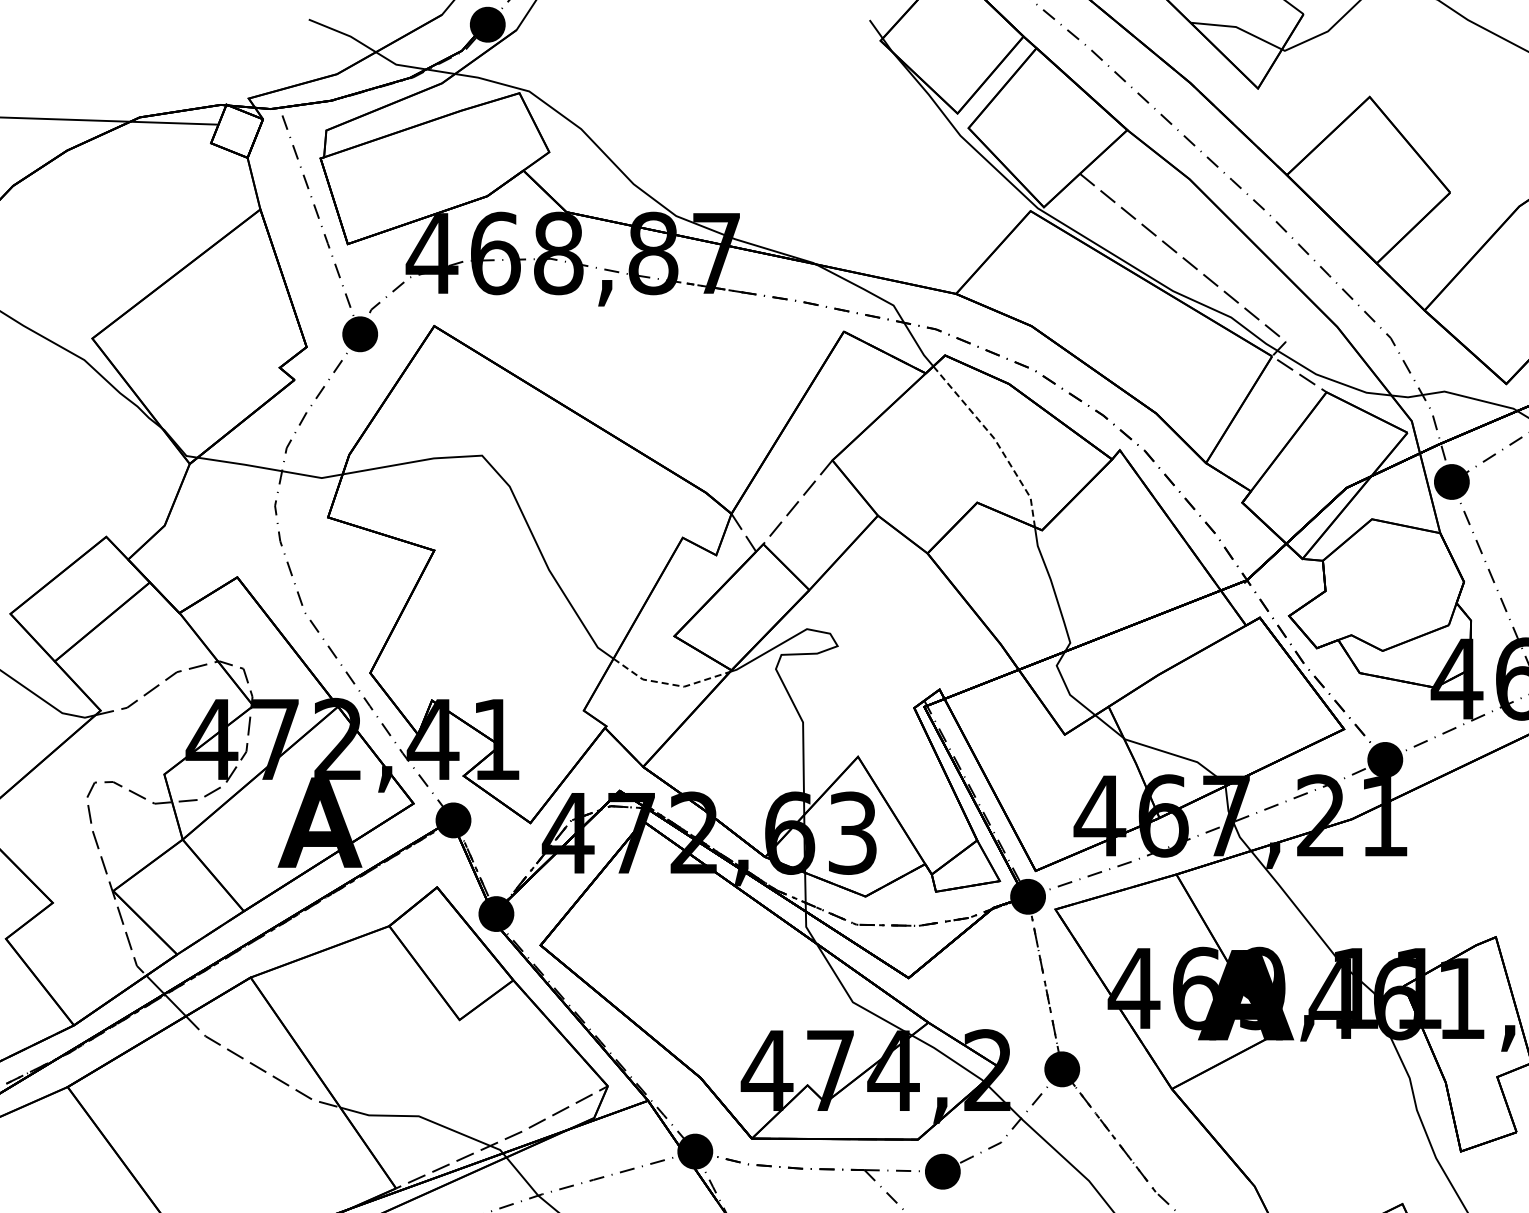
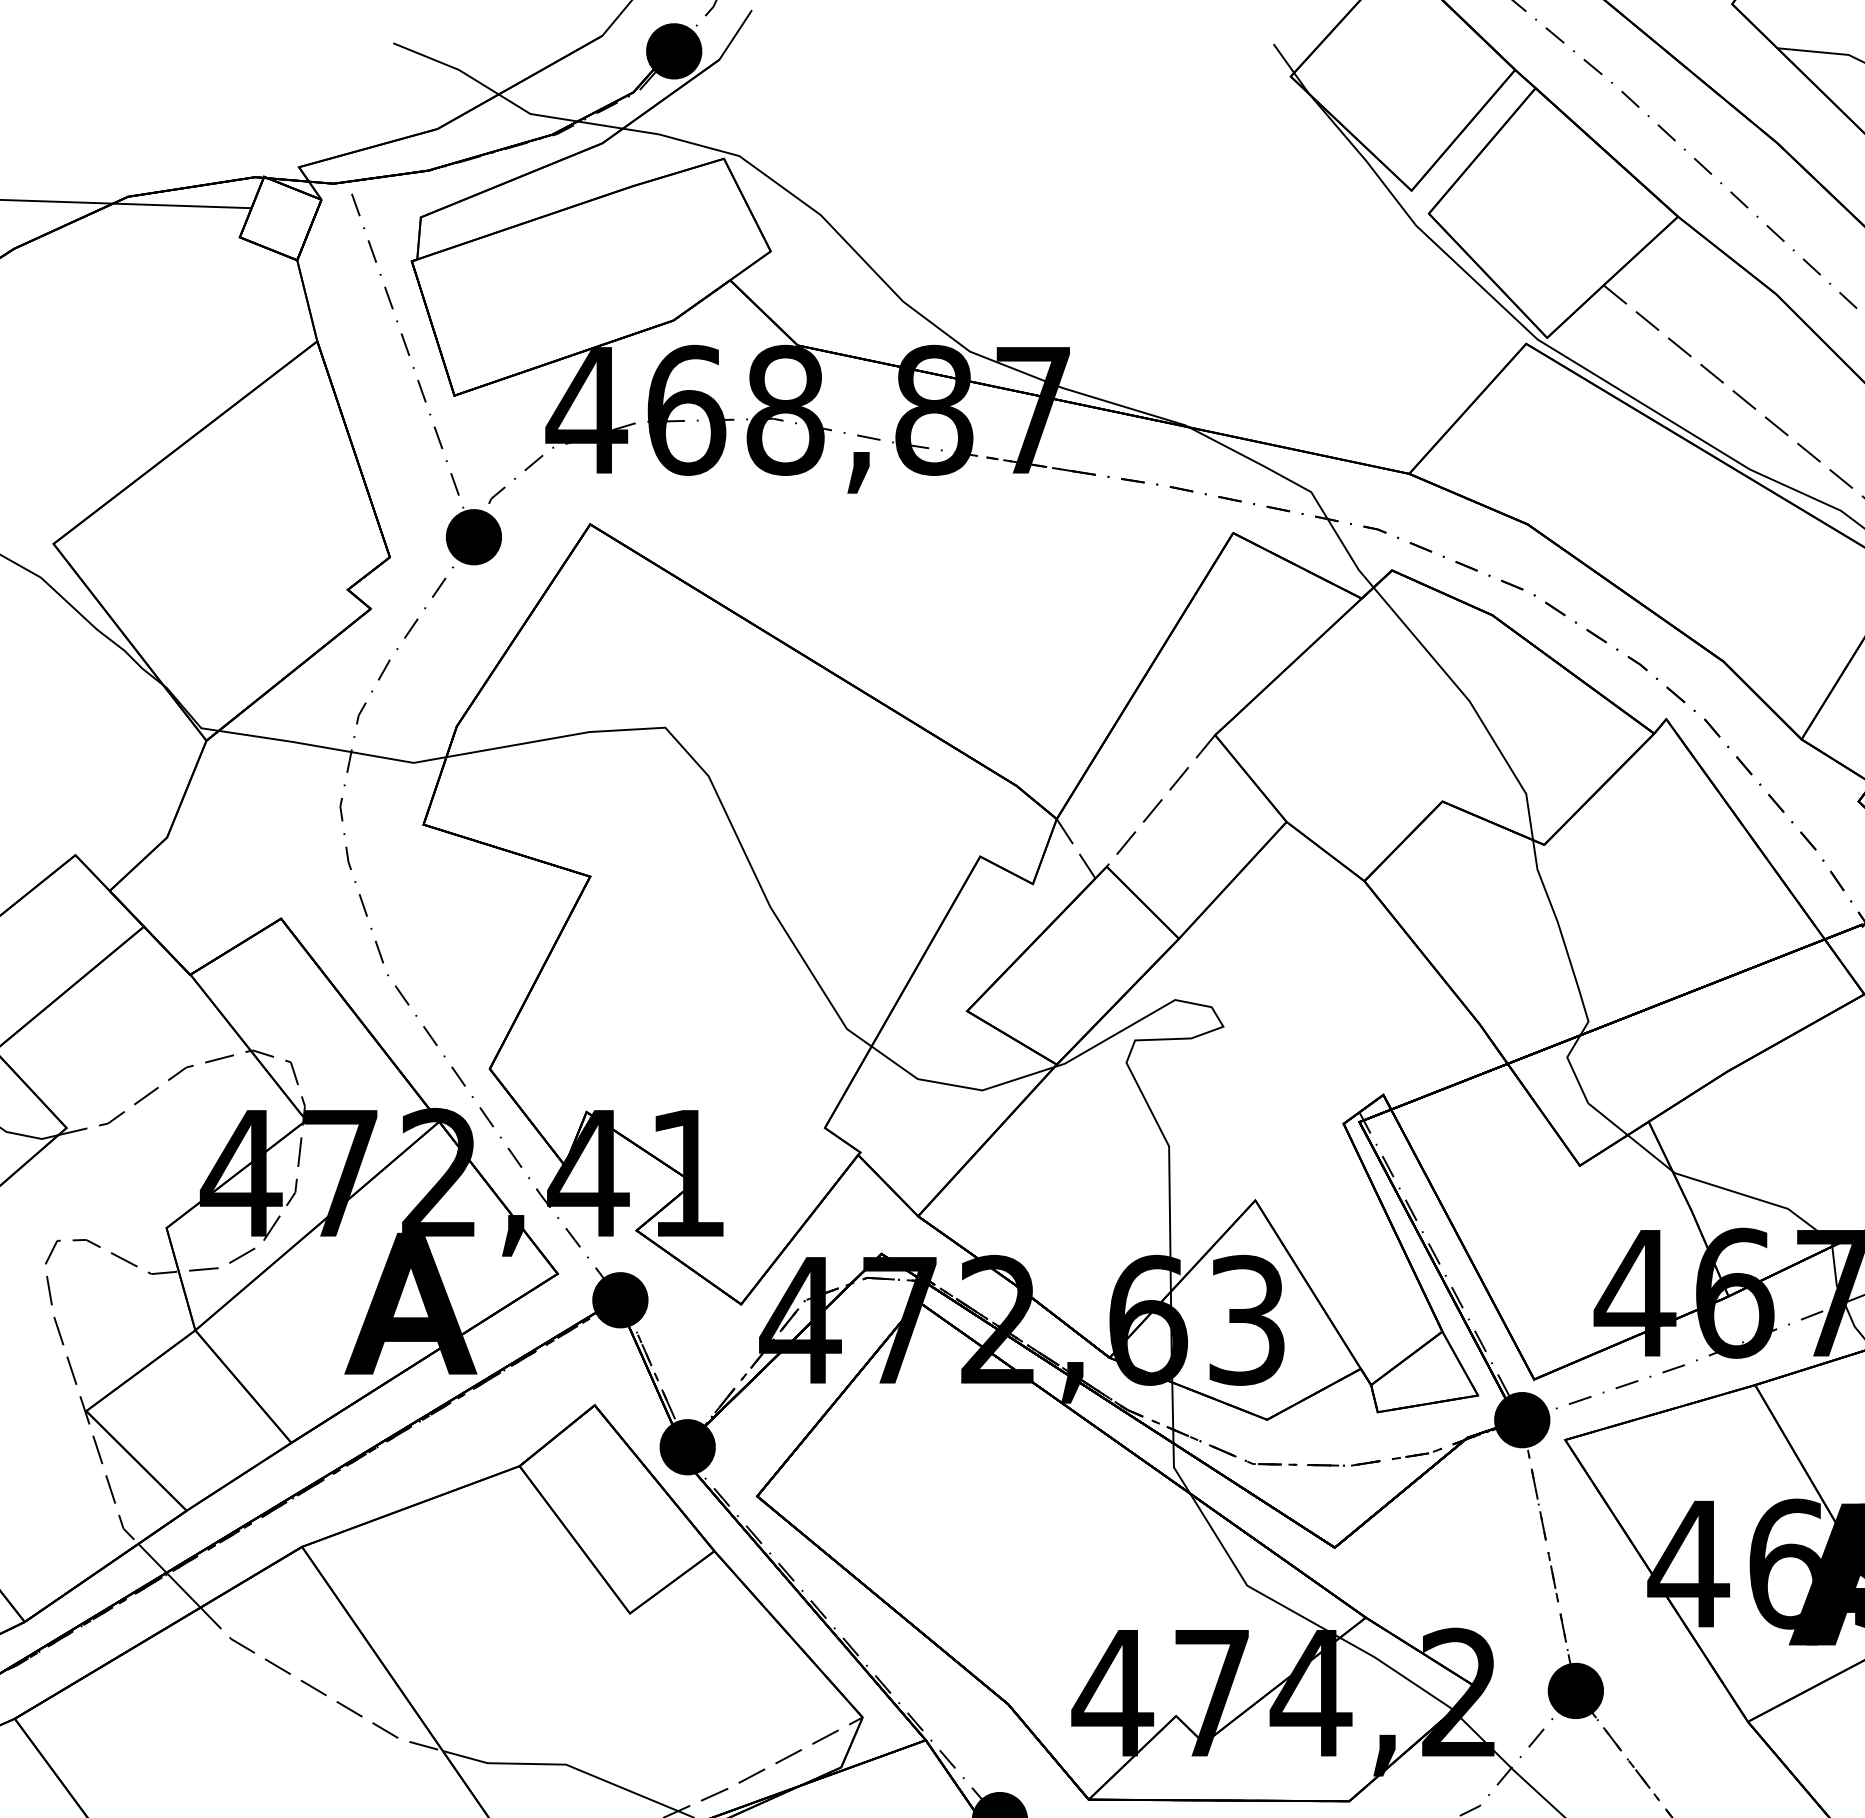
line: (996, 441) -> (1472, 705), dashed -> solid
line: (669, 684) -> (959, 1086), dashed -> solid

